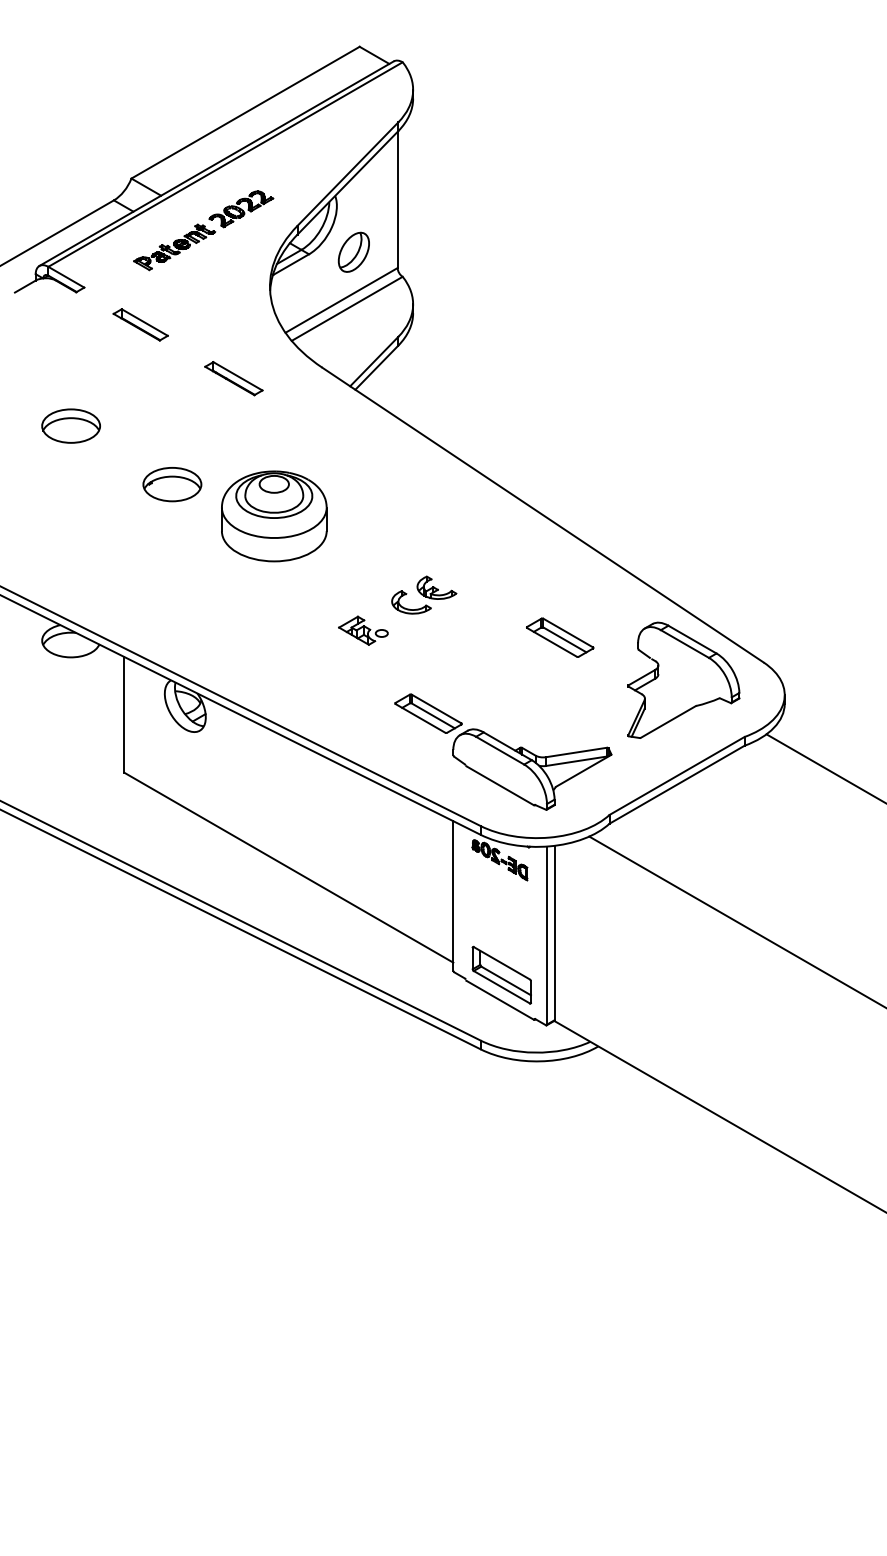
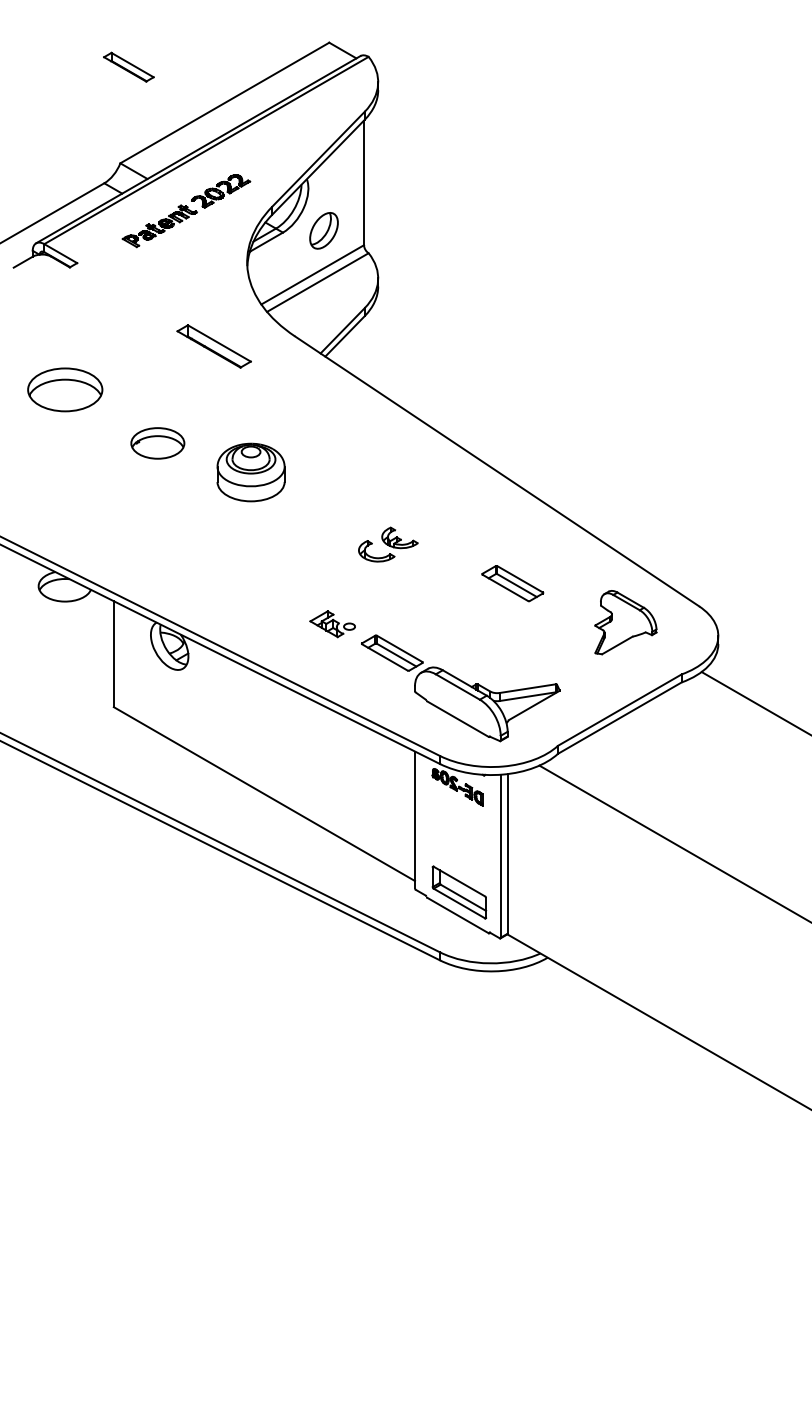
part: (140, 324) -> (128, 66), moved
part: (233, 378) -> (213, 346), size x1.4
part: (70, 425) -> (64, 389), size x1.4
part: (273, 516) -> (250, 472), size x0.7
part: (363, 631) -> (332, 624), moved
part: (683, 680) -> (625, 622), size x0.6

